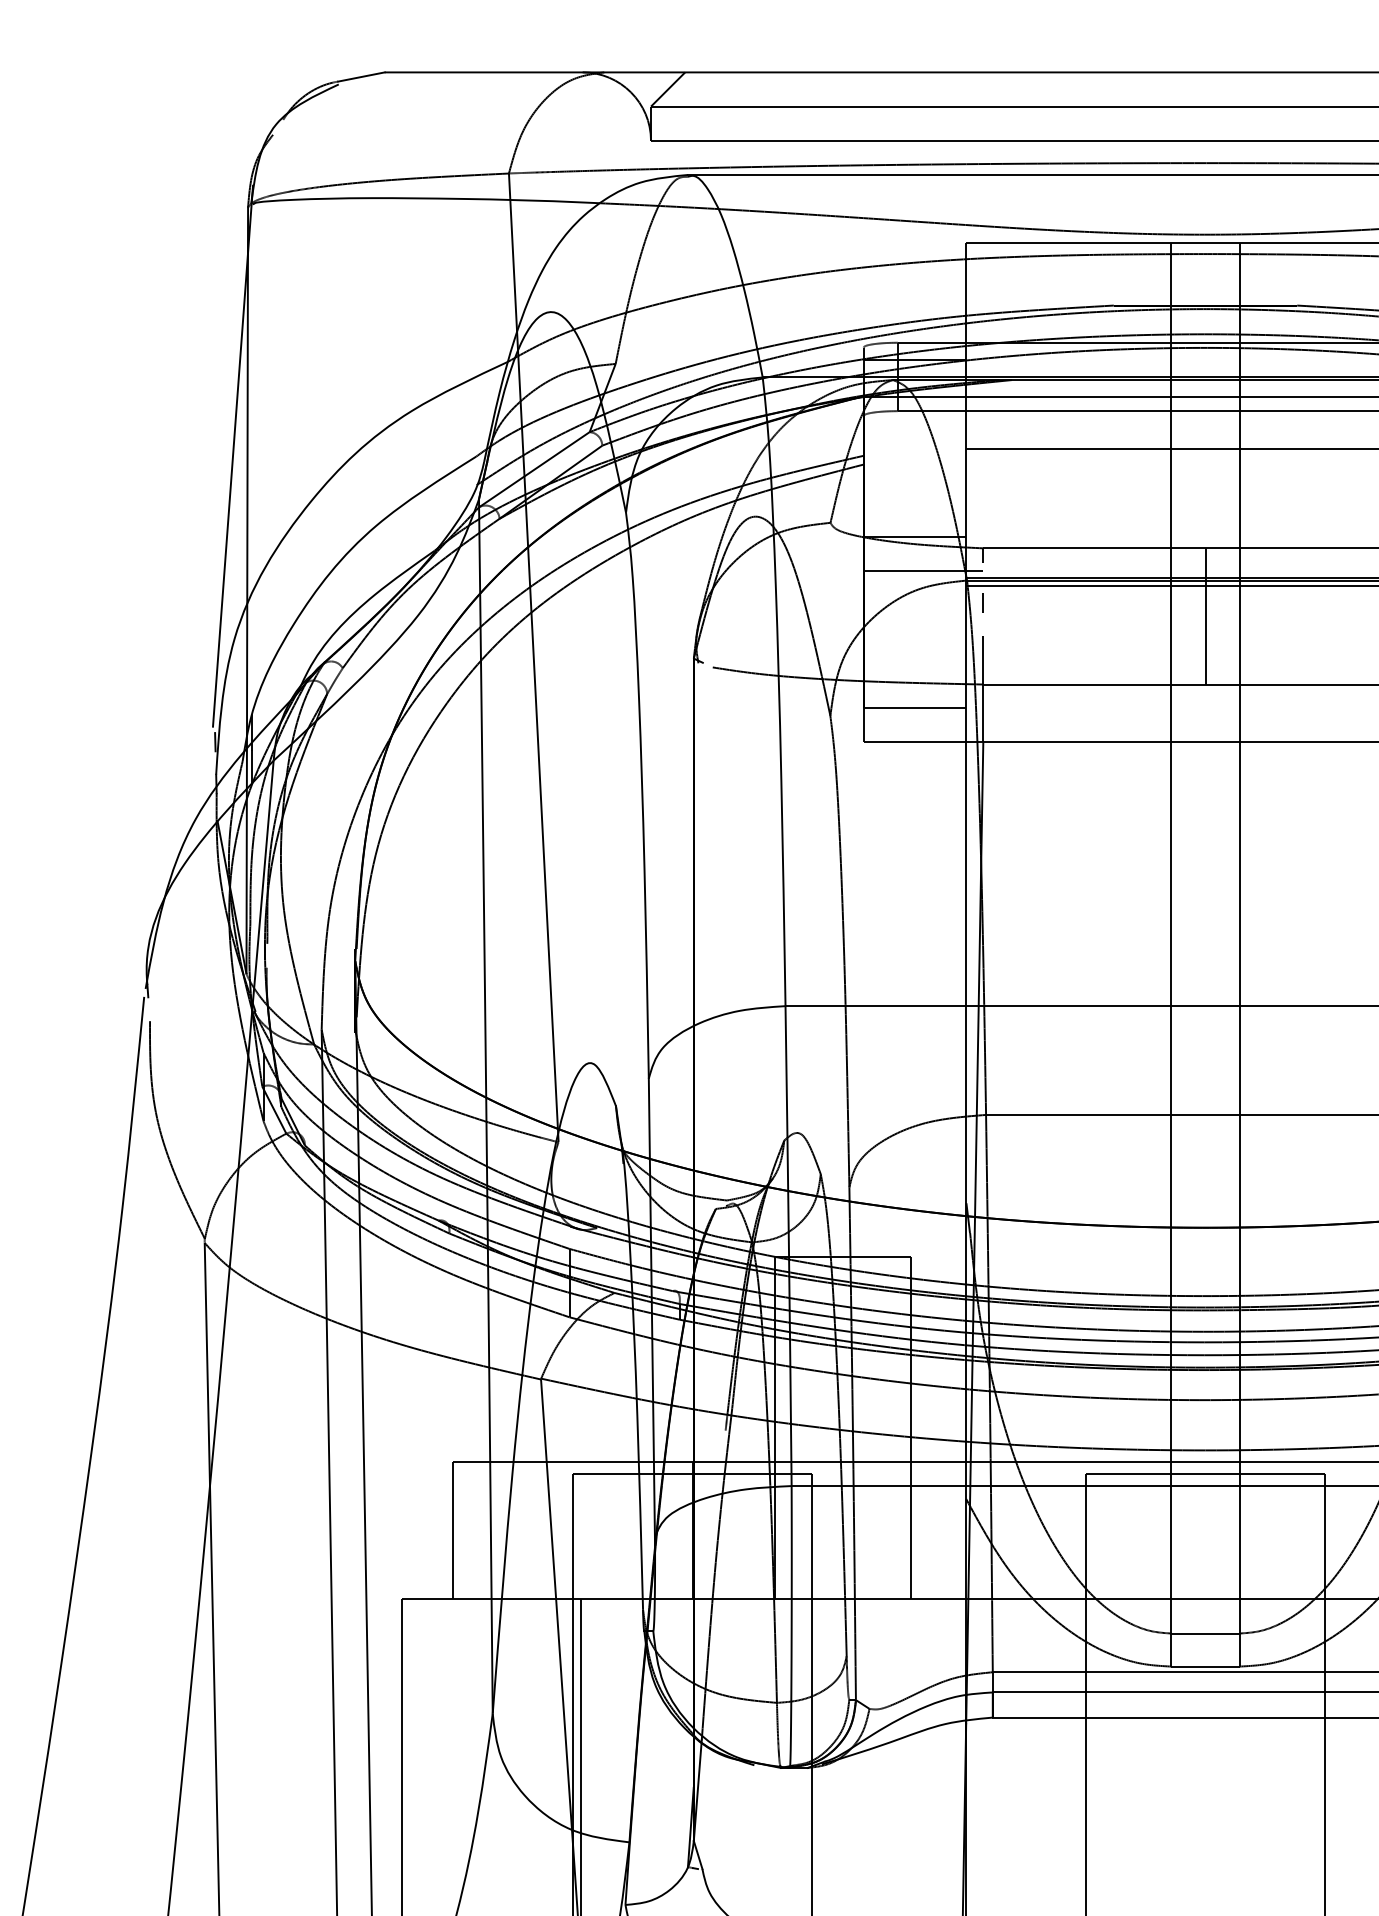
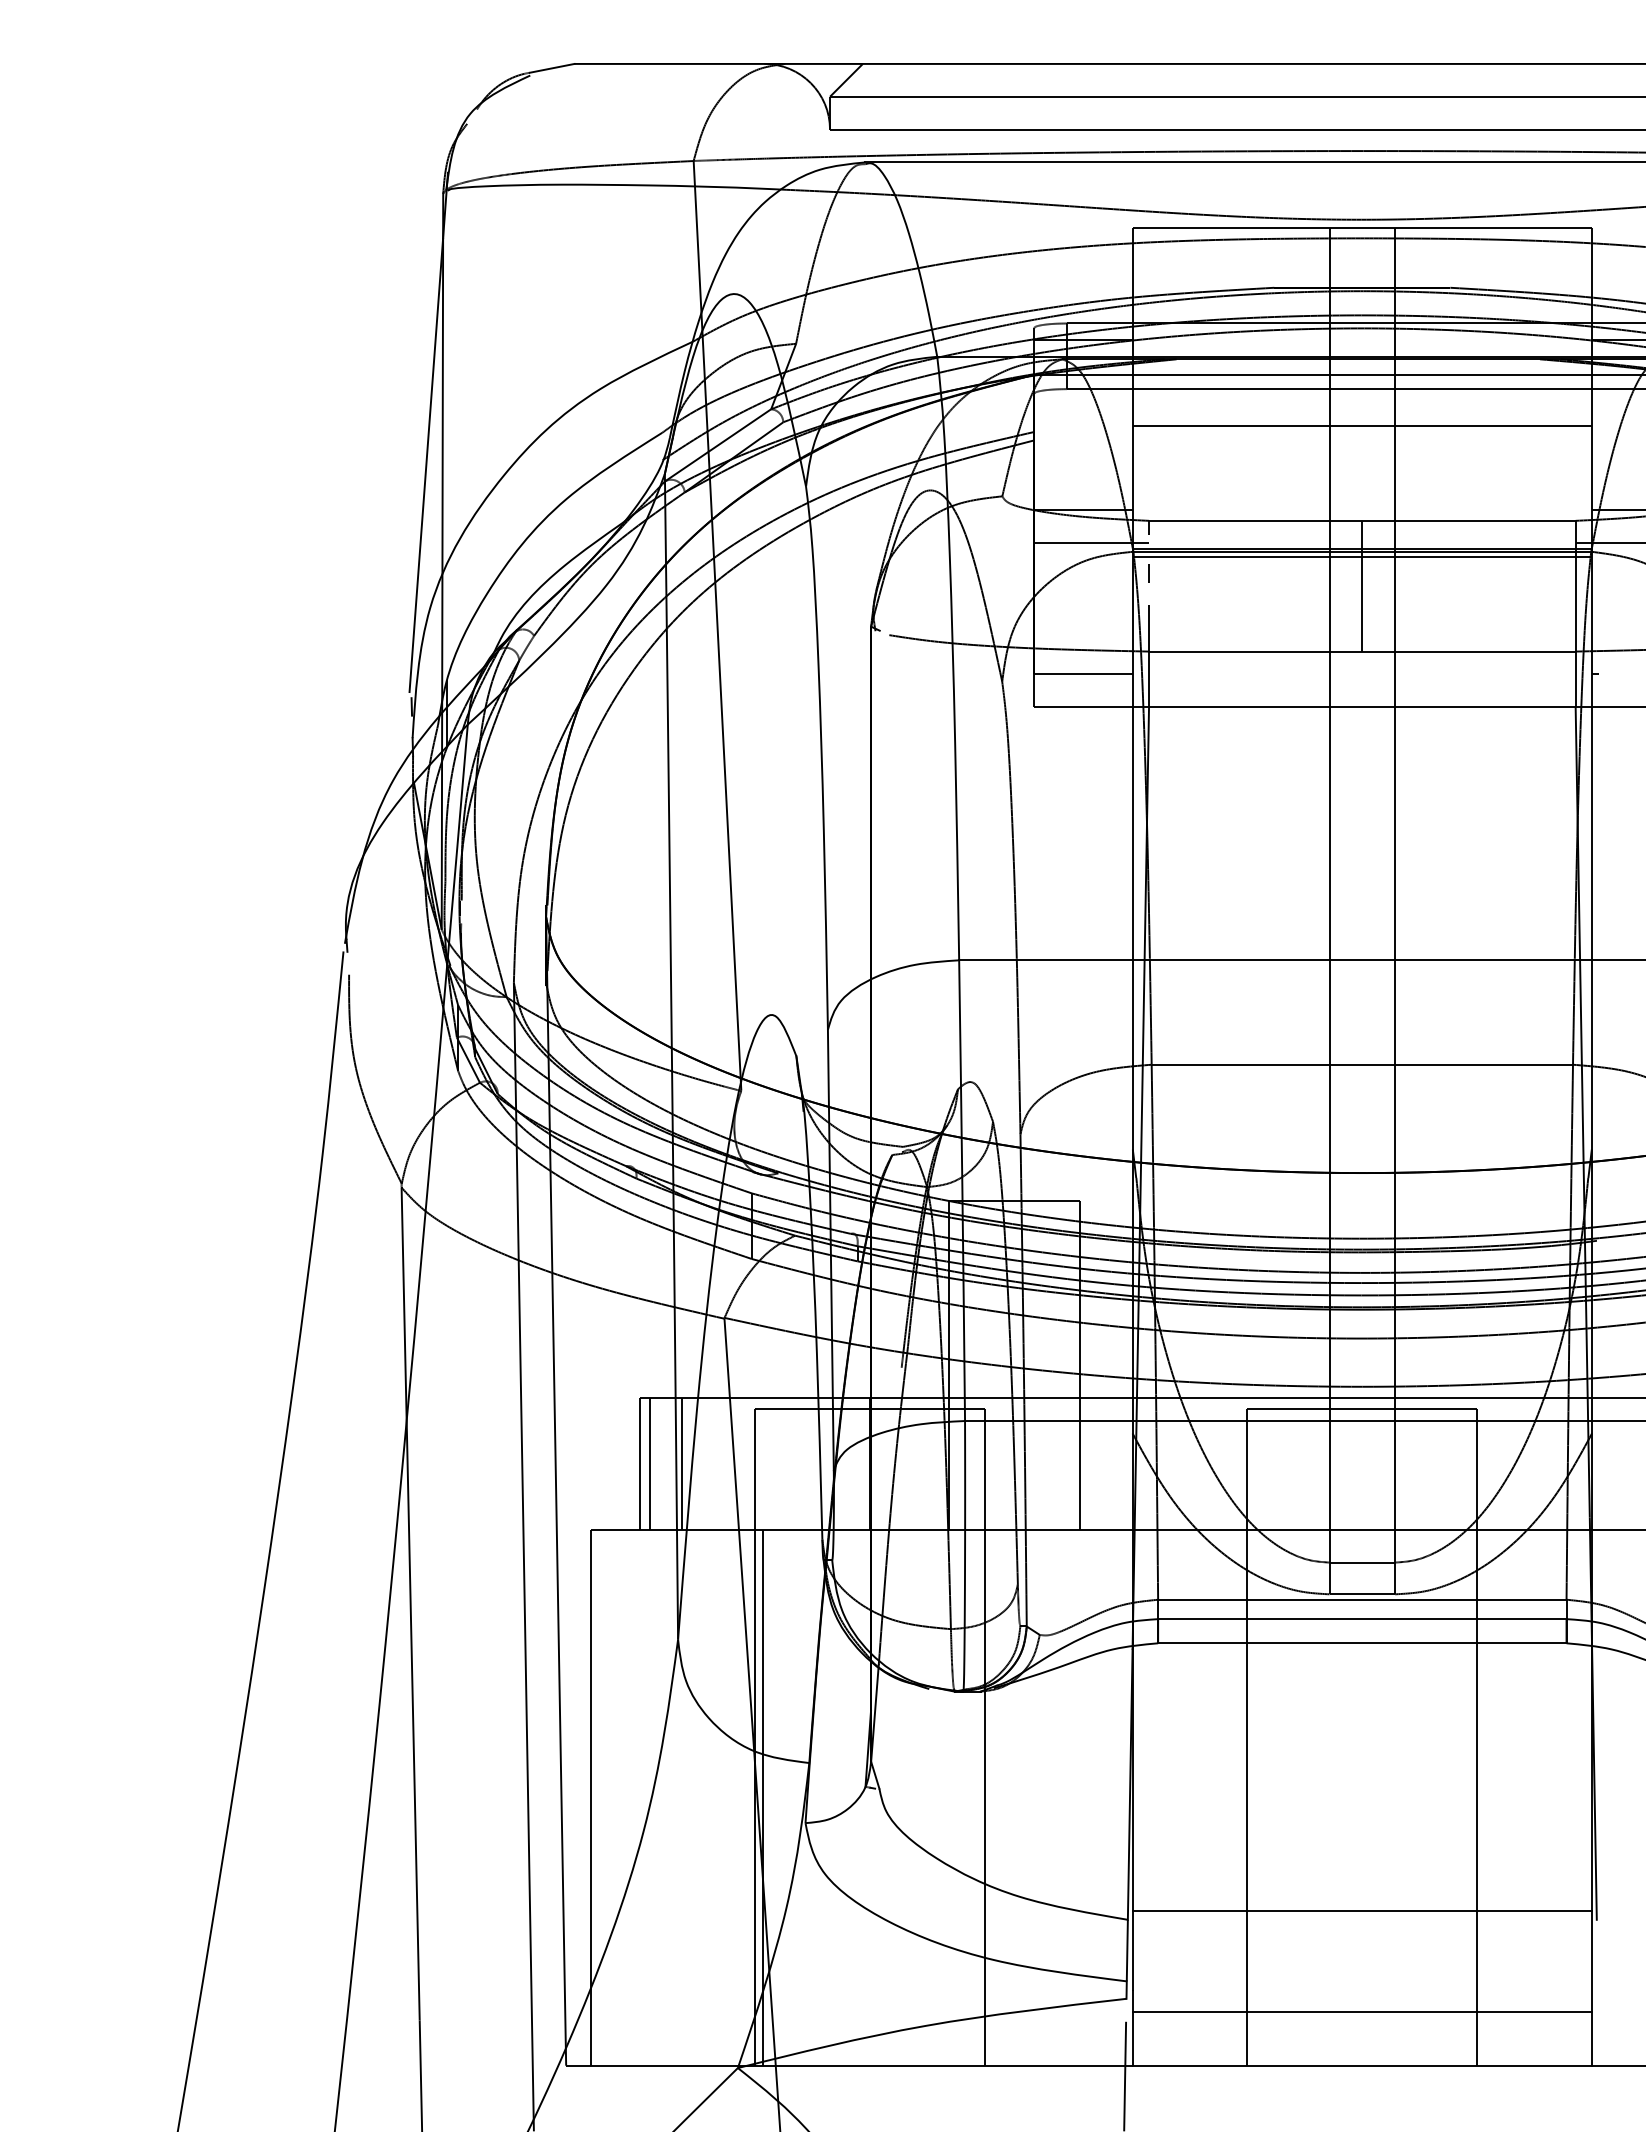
line: (462, 1530) -> (649, 1463), added
line: (497, 1530) -> (682, 1463), added

